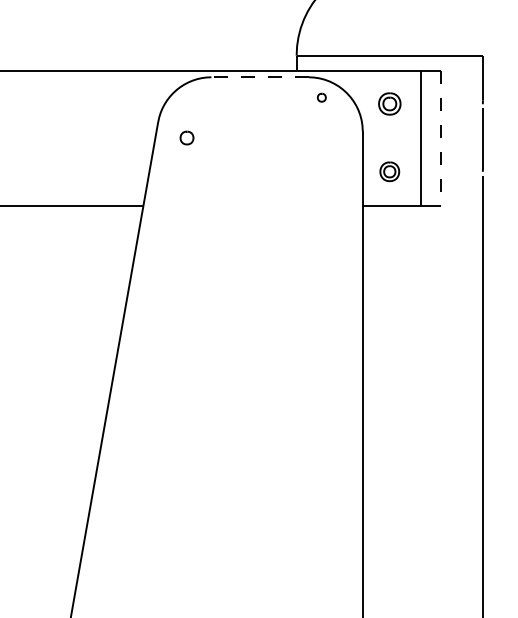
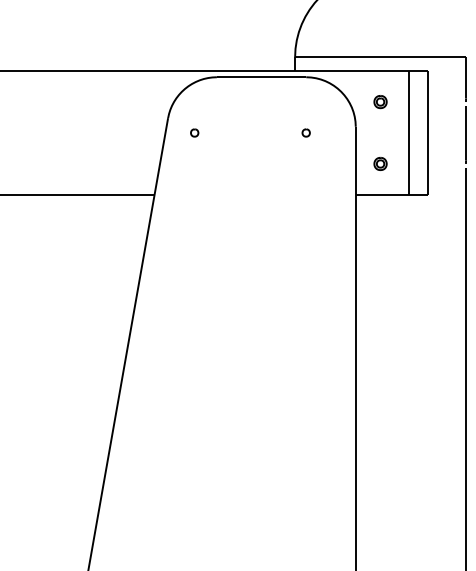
line: (260, 77) -> (261, 77), dashed -> solid
part: (321, 97) -> (305, 132), moved
part: (389, 104) -> (380, 102), size x0.62
part: (187, 137) -> (194, 132), size x0.62
line: (440, 137) -> (427, 132), dashed -> solid
part: (389, 171) -> (380, 163), size x0.71

